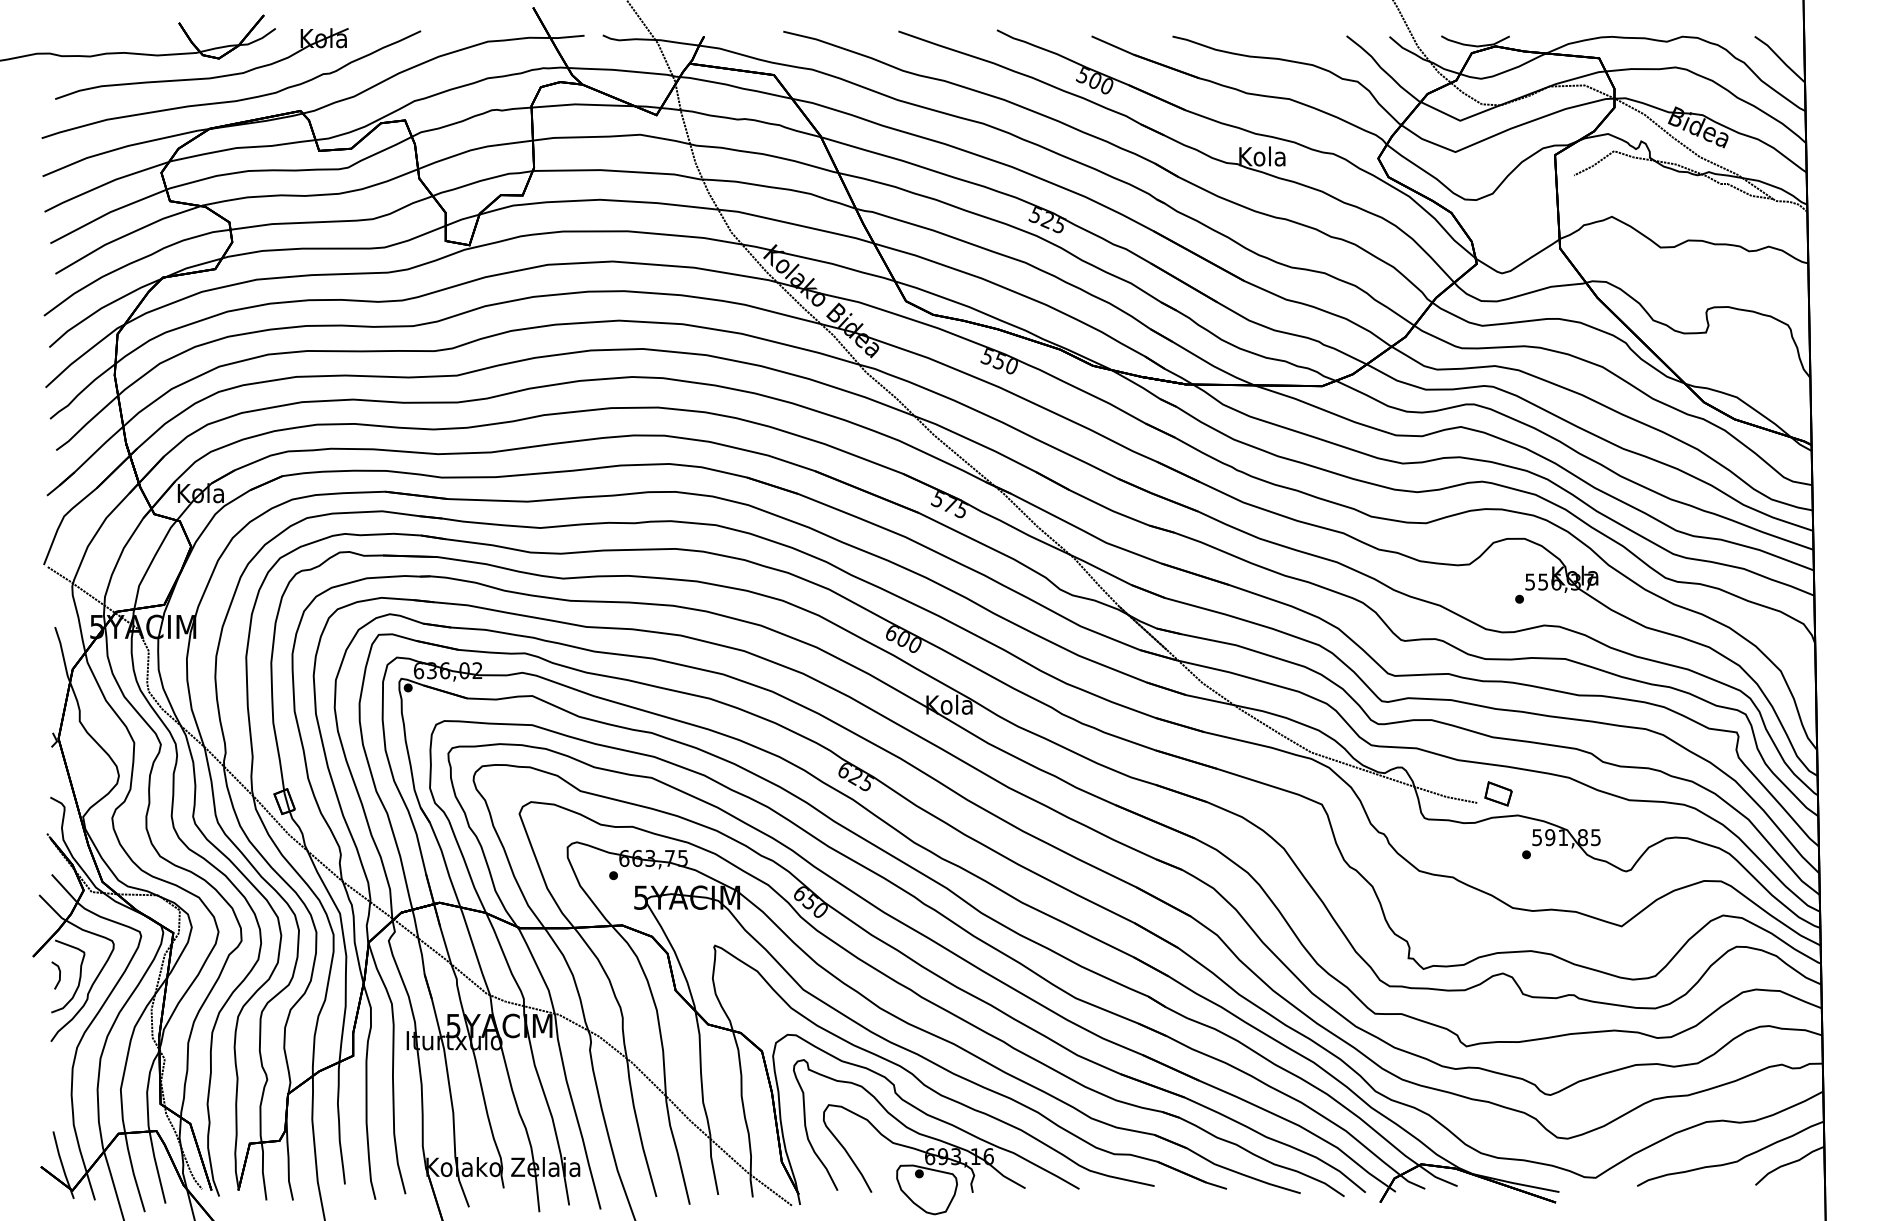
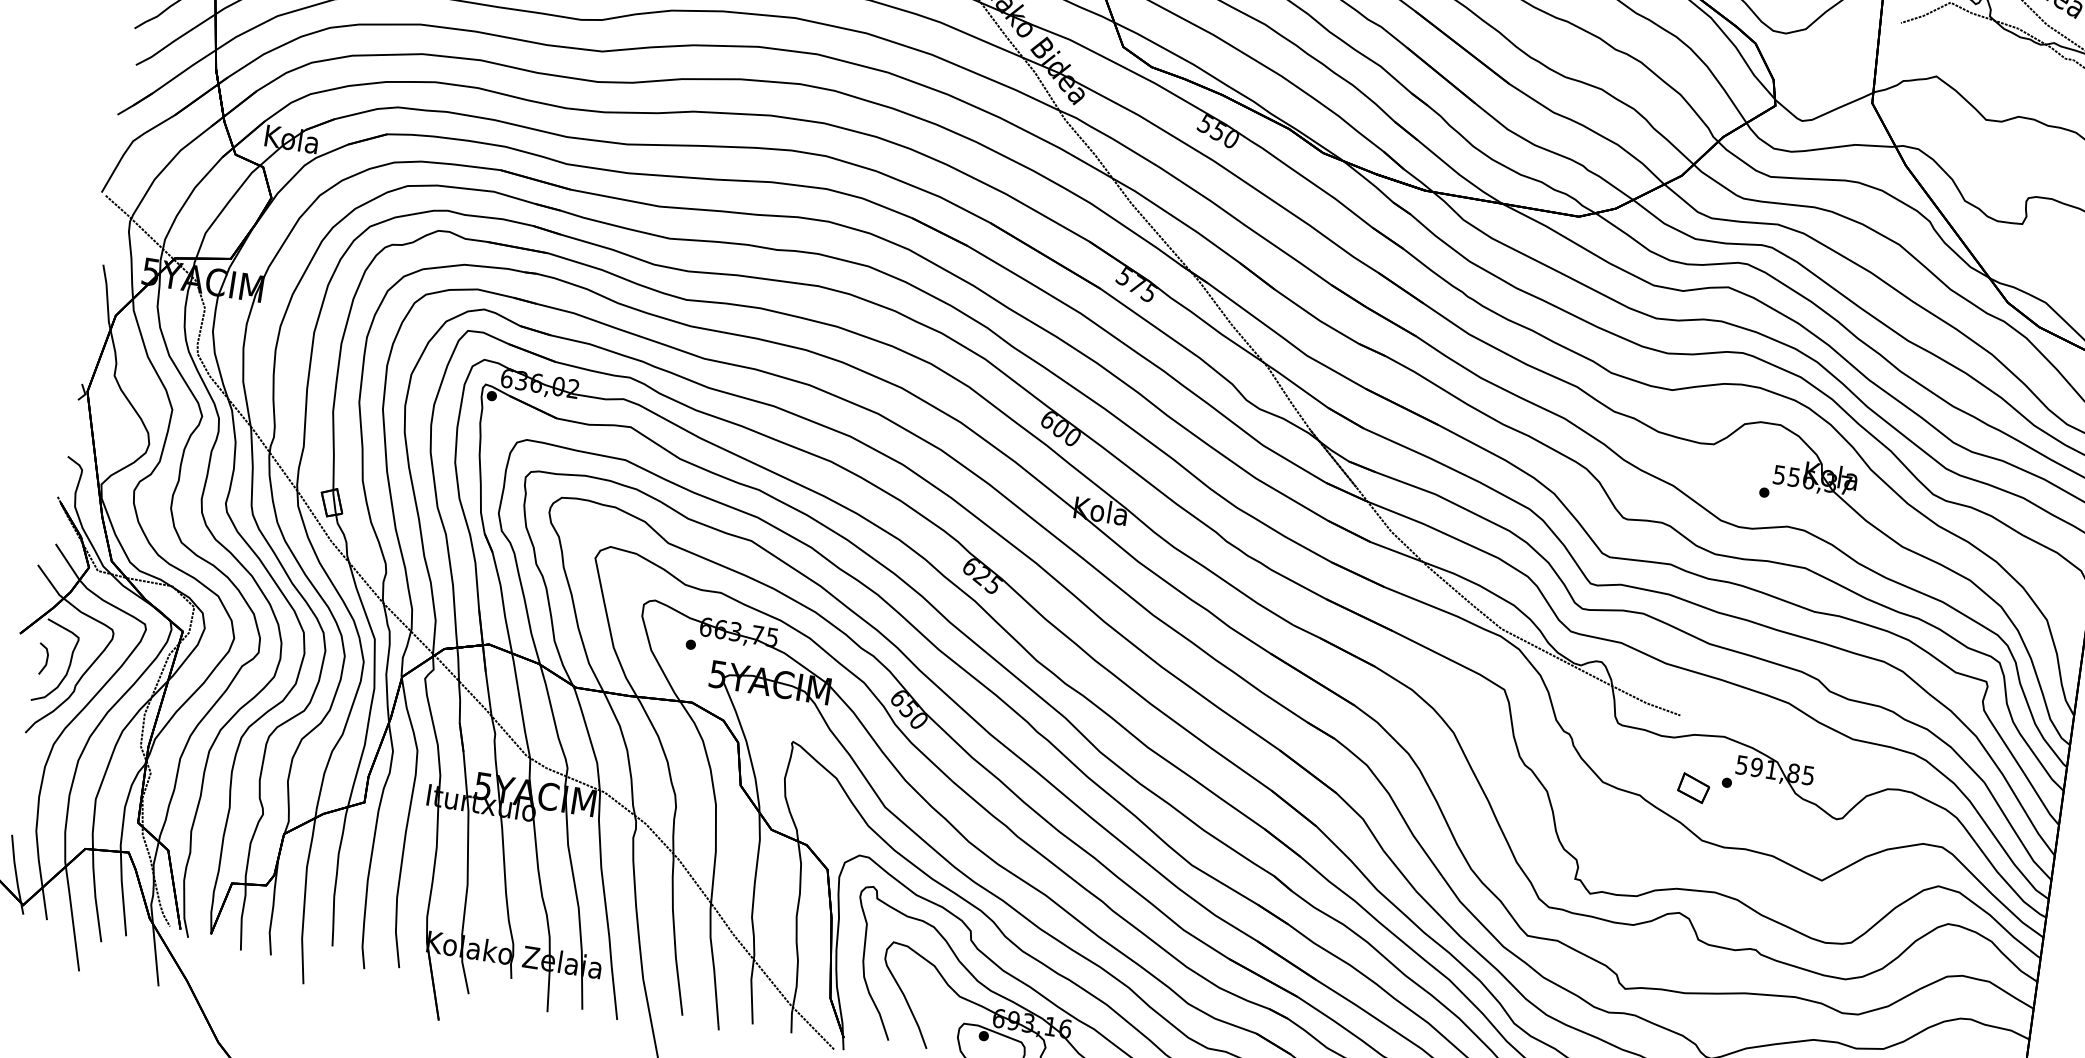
part: (1498, 793) -> (1693, 787), moved

